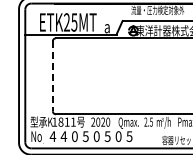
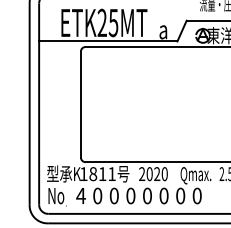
line: (52, 76) -> (80, 104), dashed -> solid
text: (63, 136) -> (97, 195), 4 -> 0
text: (85, 136) -> (130, 195), 5 -> 0
text: (107, 136) -> (163, 195), 5 -> 0
text: (129, 136) -> (197, 195), 5 -> 0

